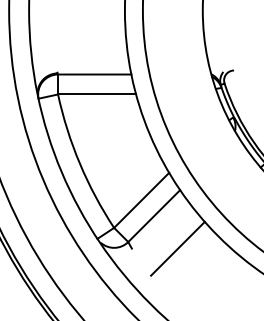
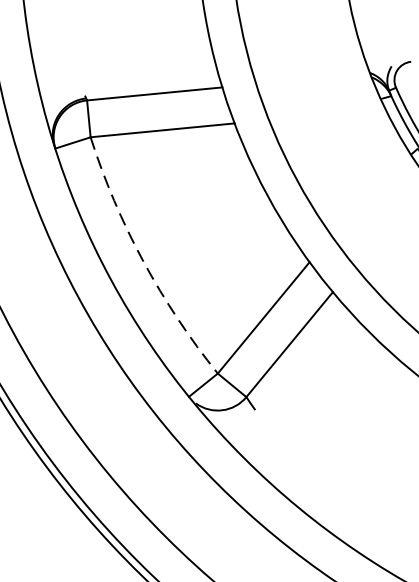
arc: (79, 163) -> (142, 260), solid -> dashed
line: (177, 248) -> (338, 400), removed

